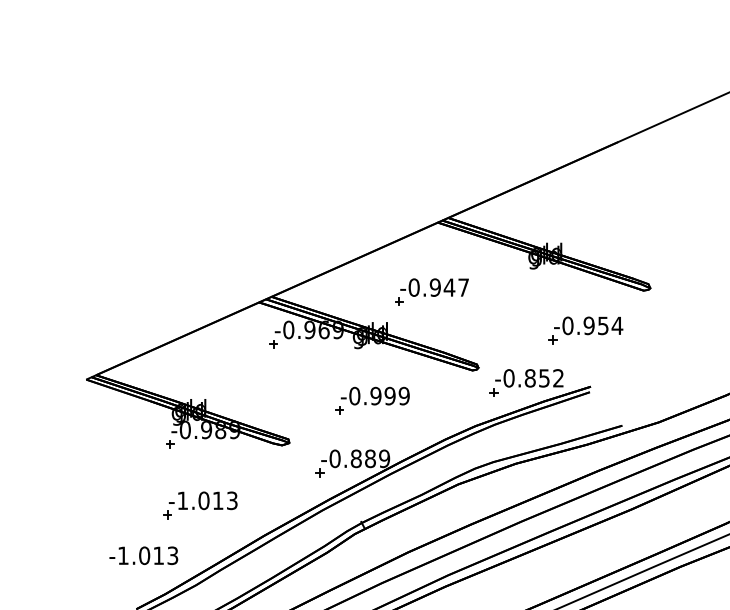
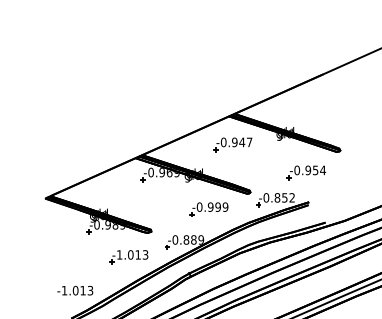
part: (430, 291) -> (232, 144), moved
part: (371, 400) -> (208, 209), moved
part: (199, 505) -> (128, 257), moved

